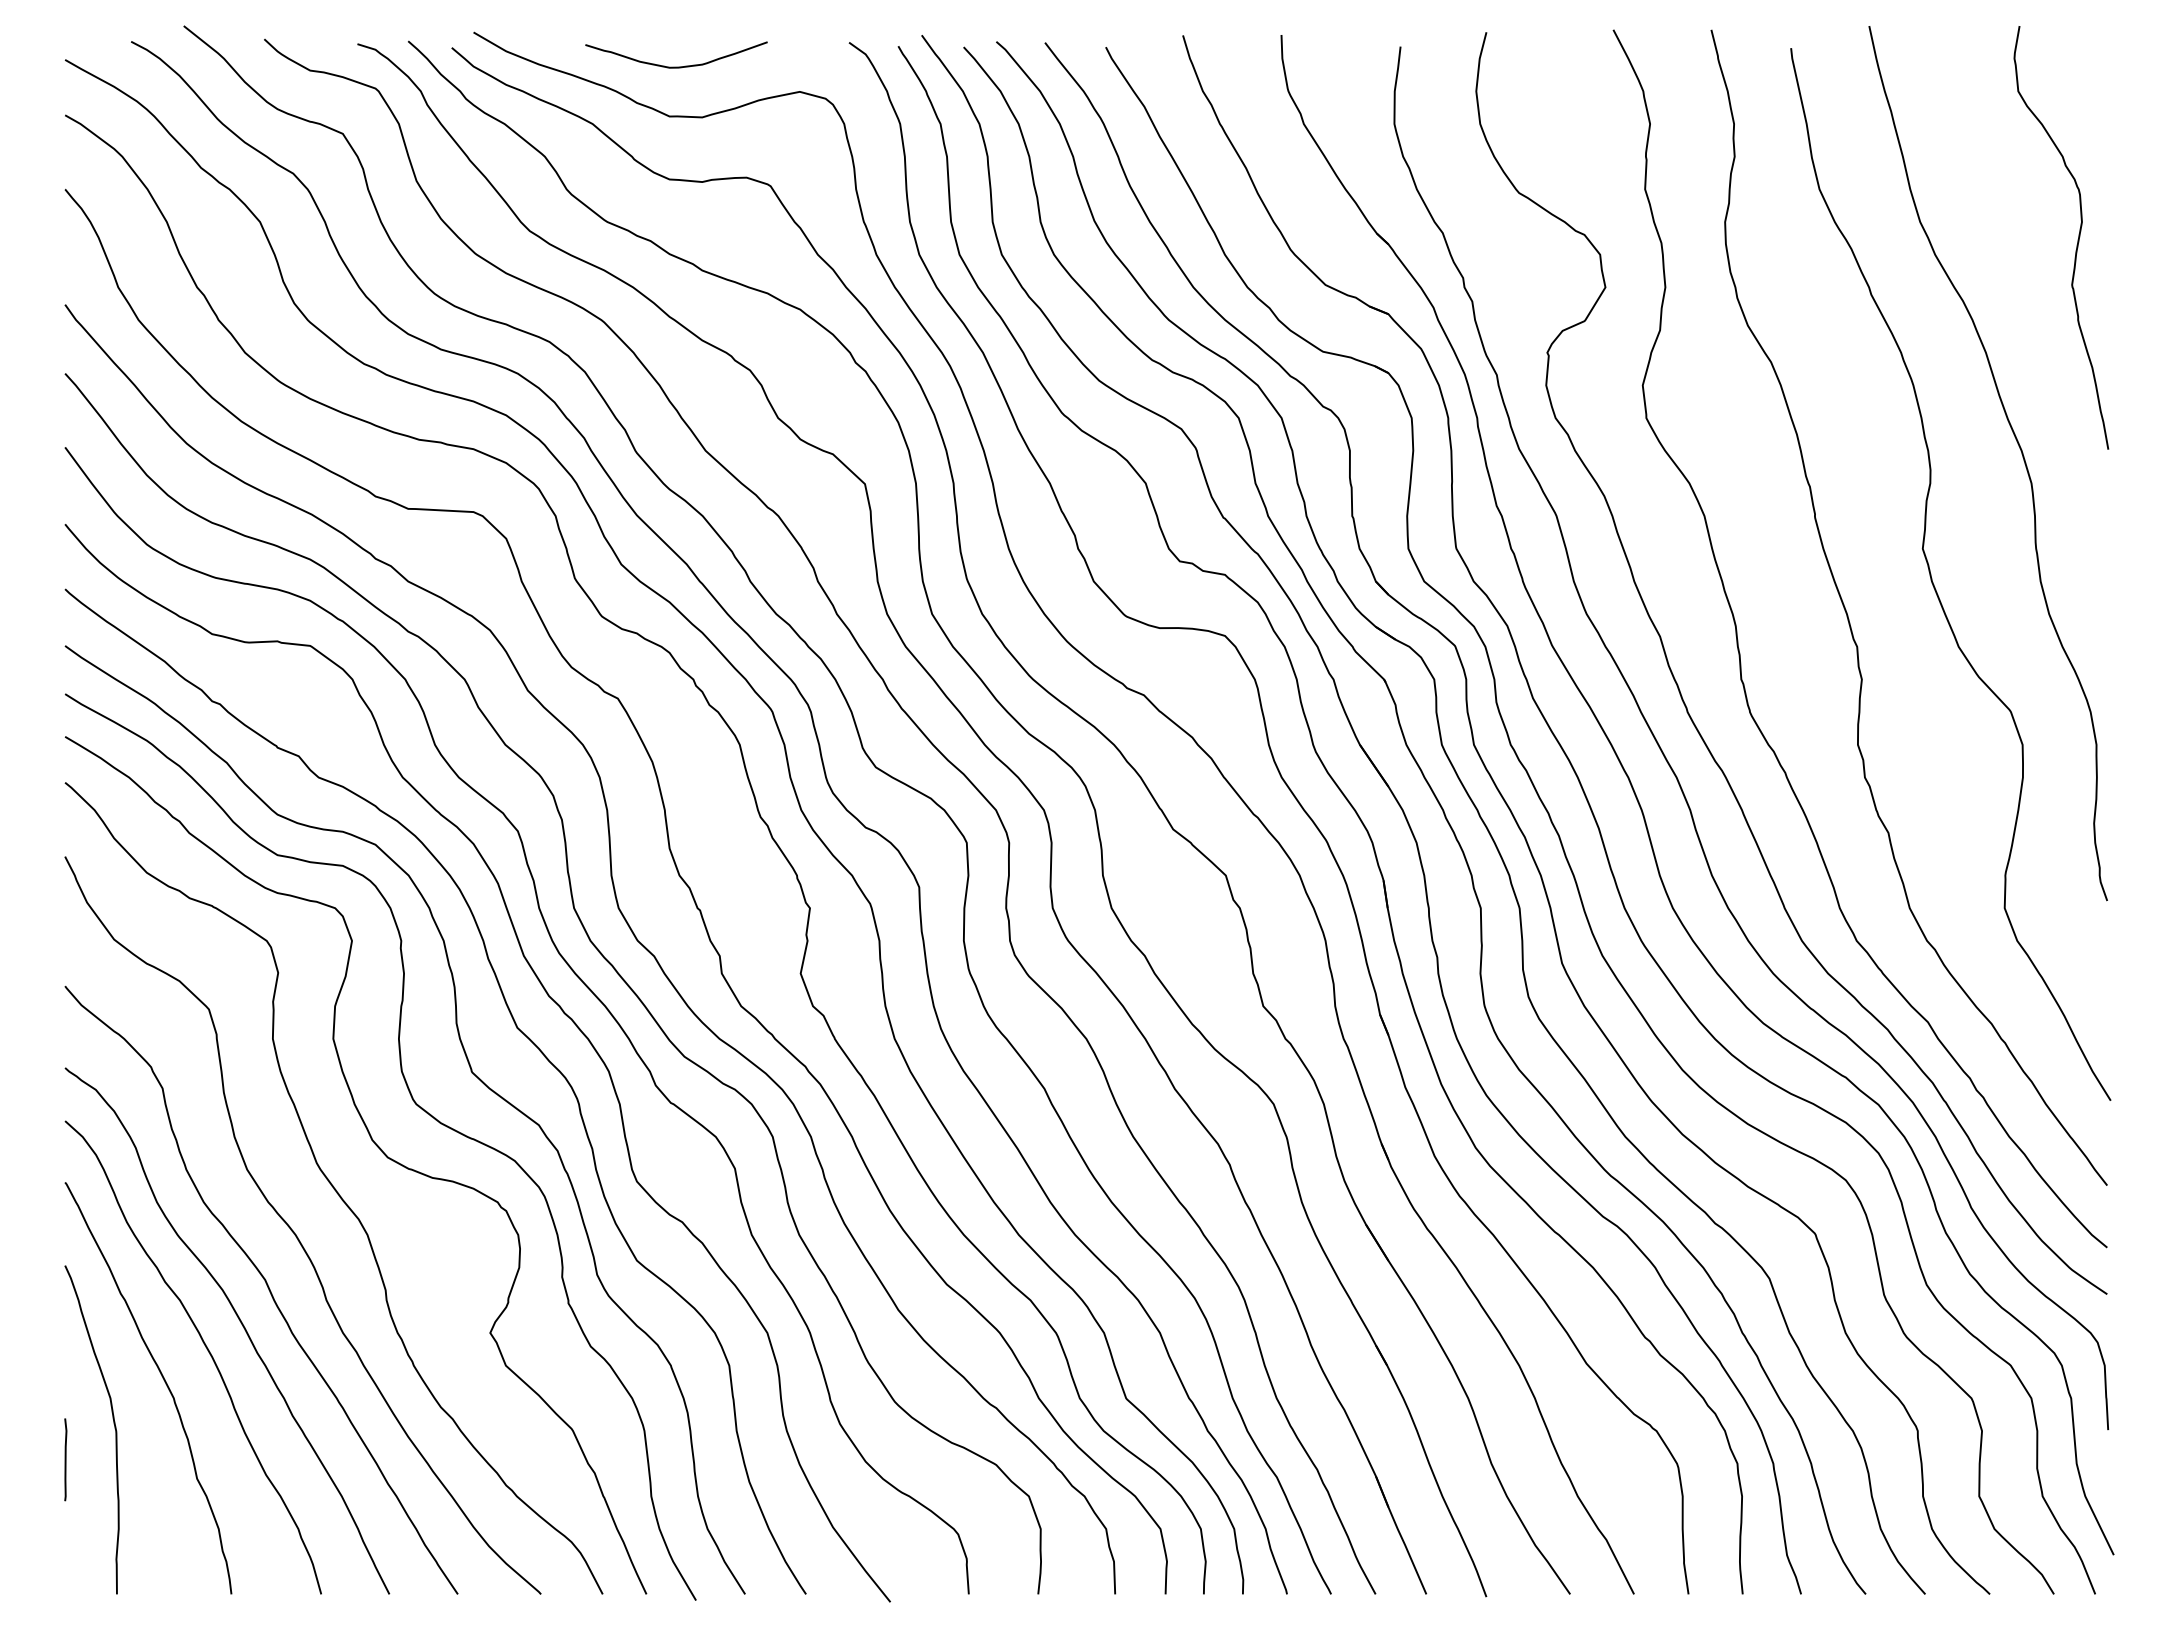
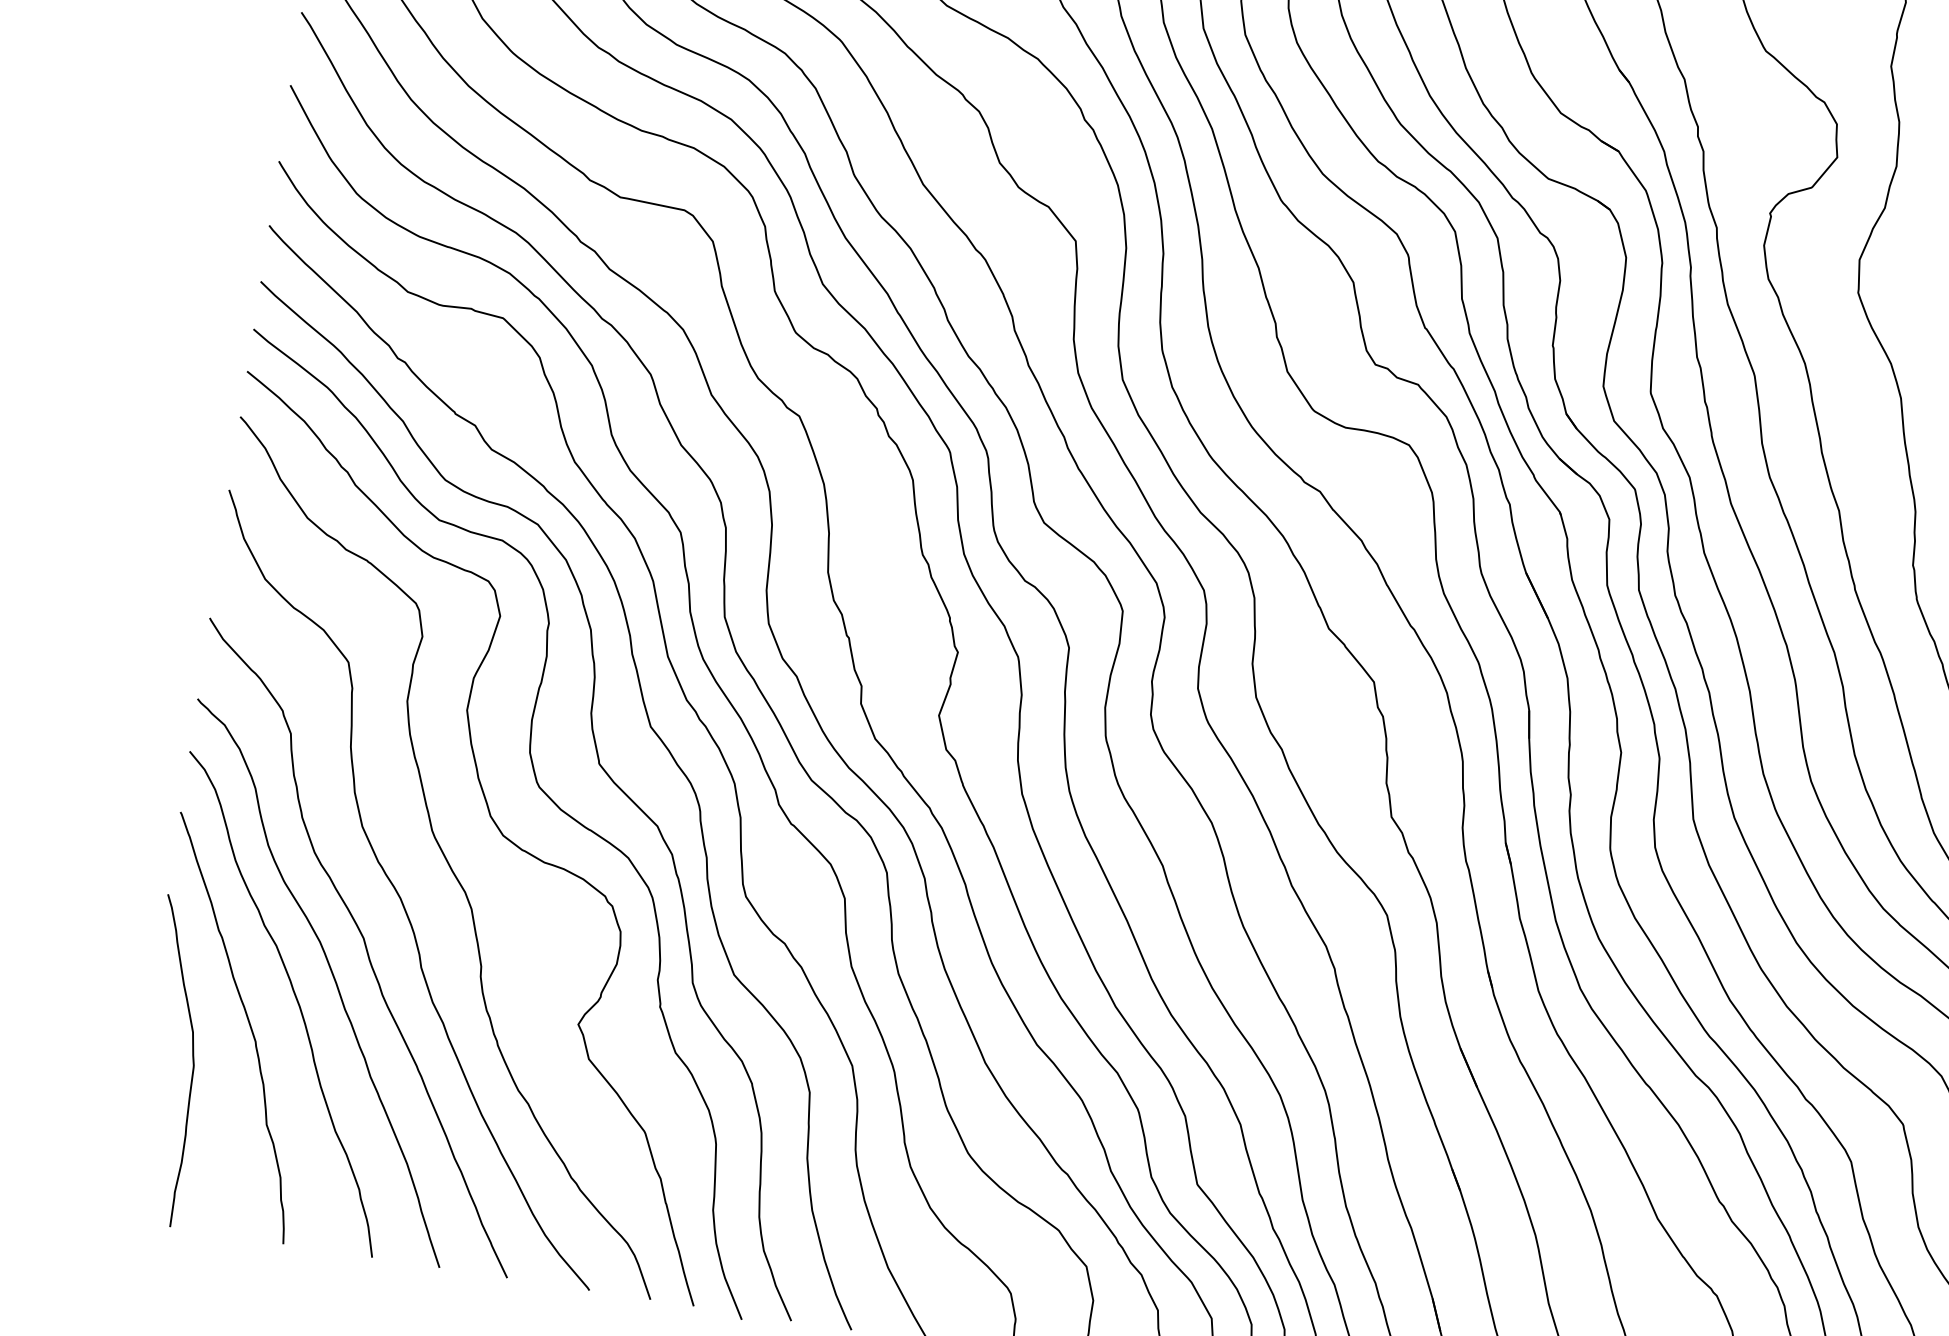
line: (65, 1459) -> (139, 1086), removed

